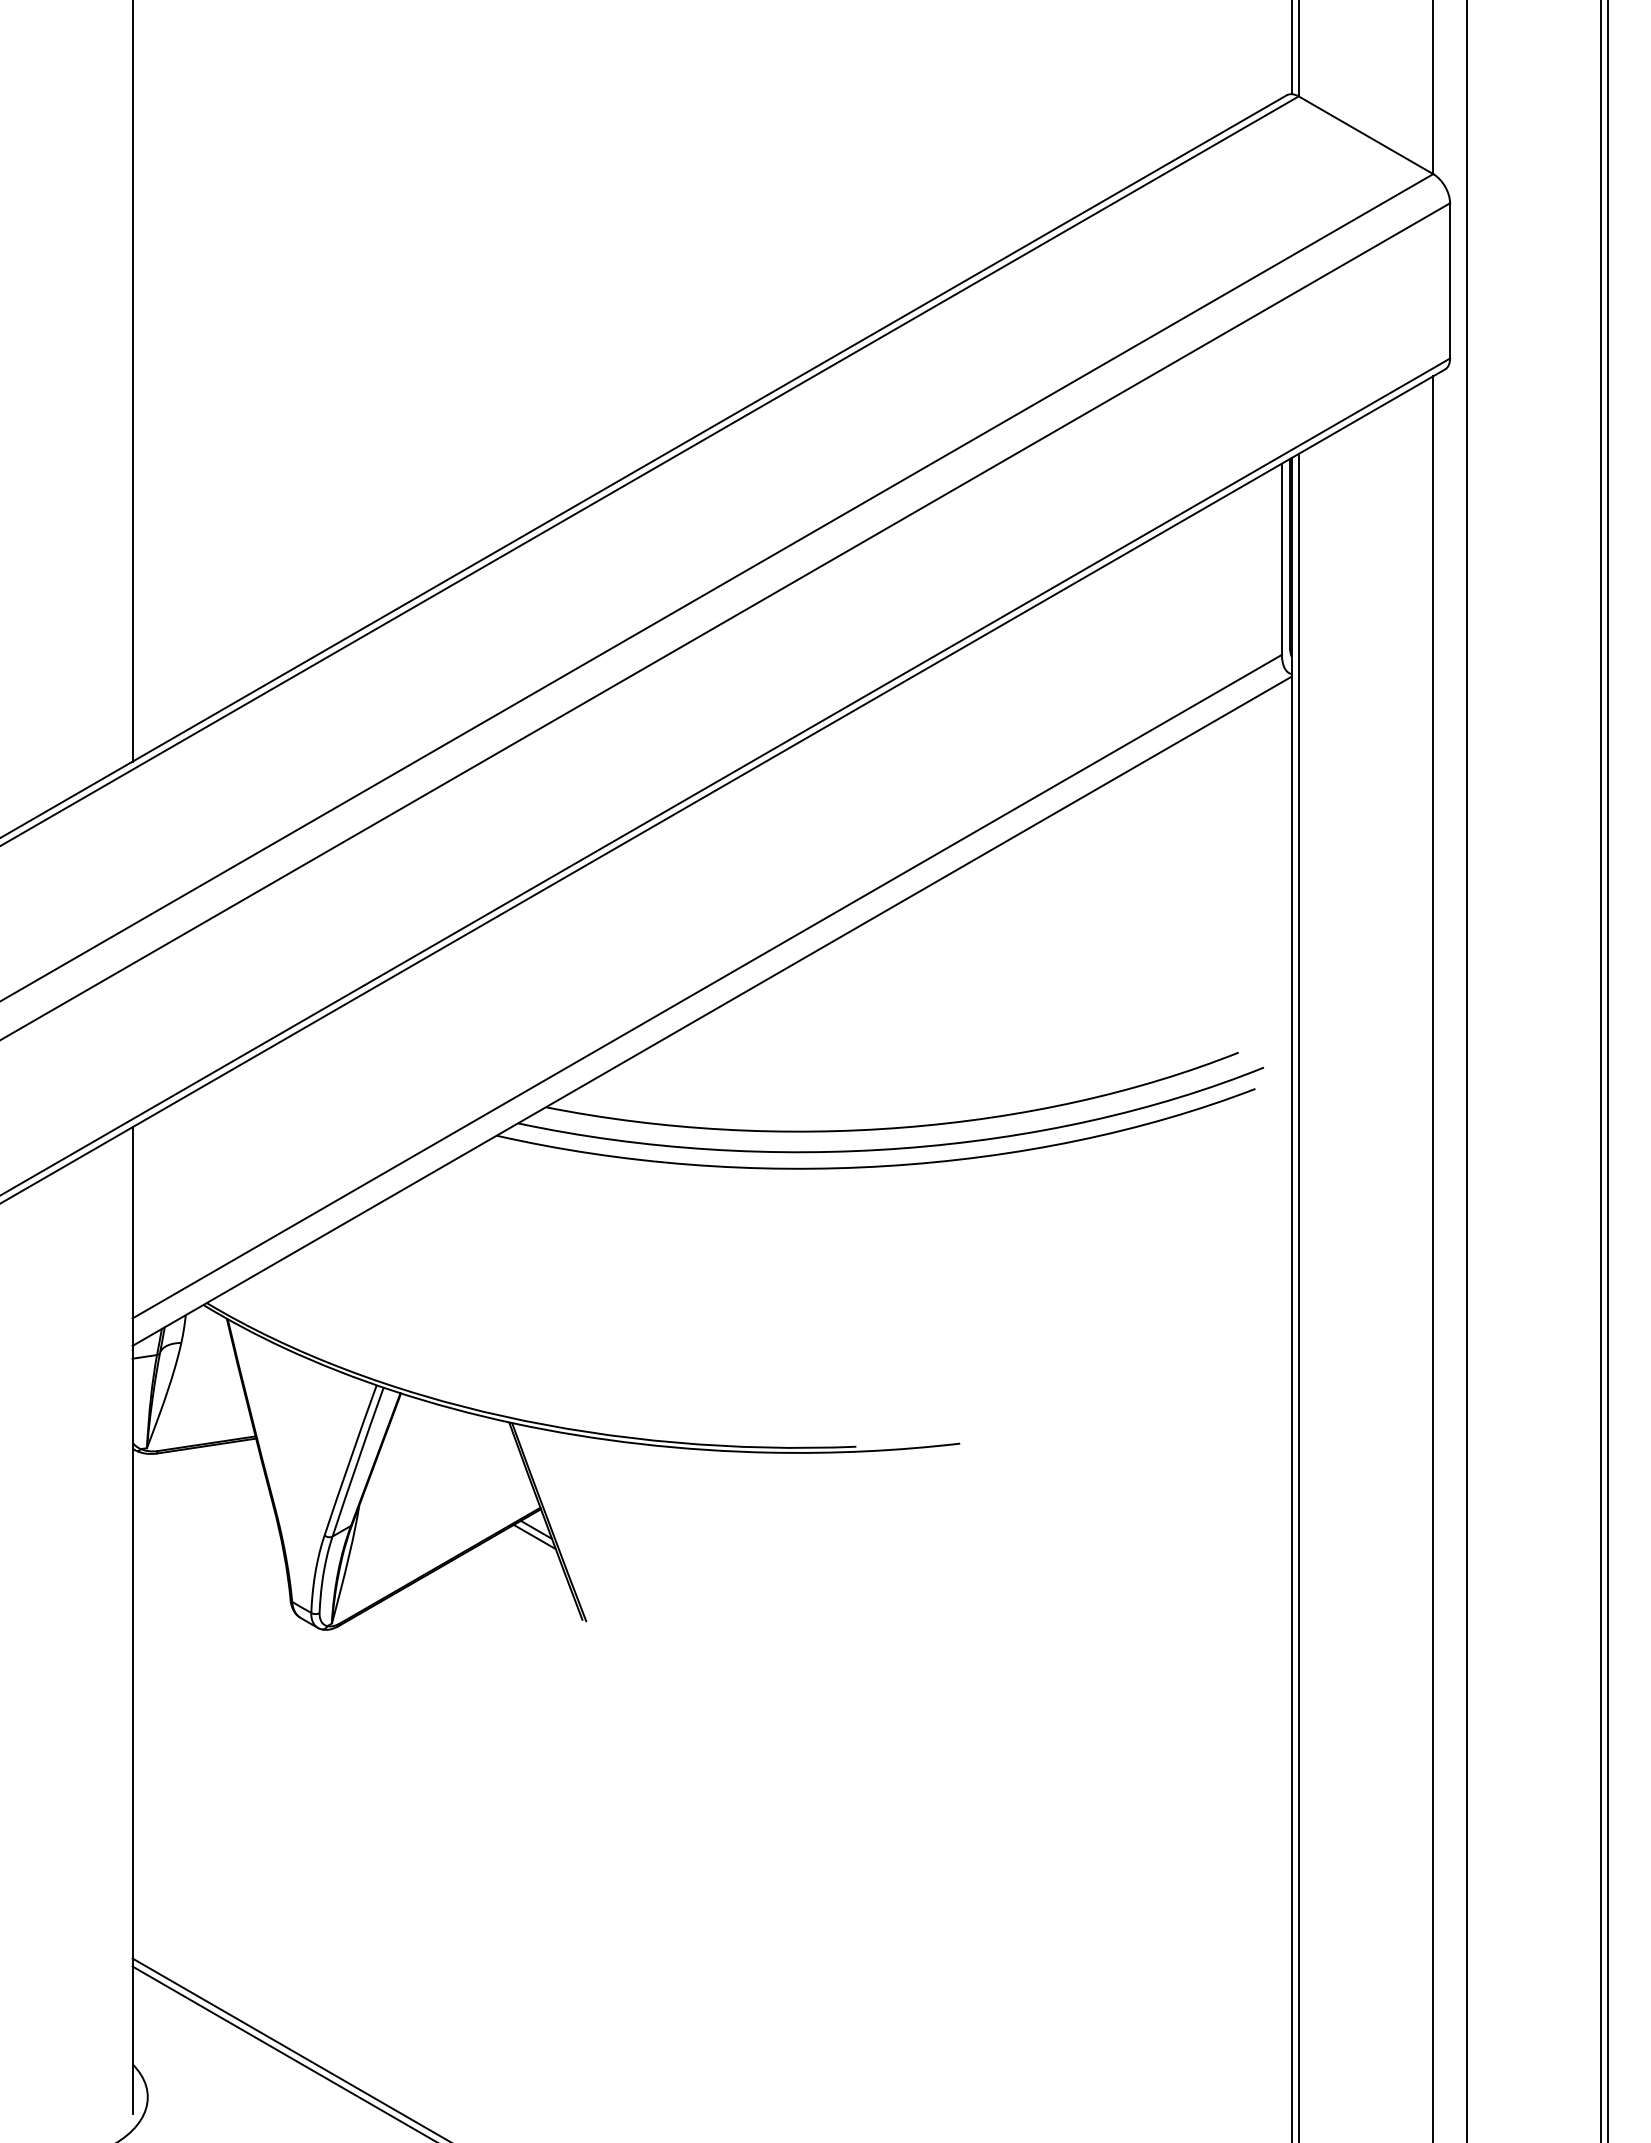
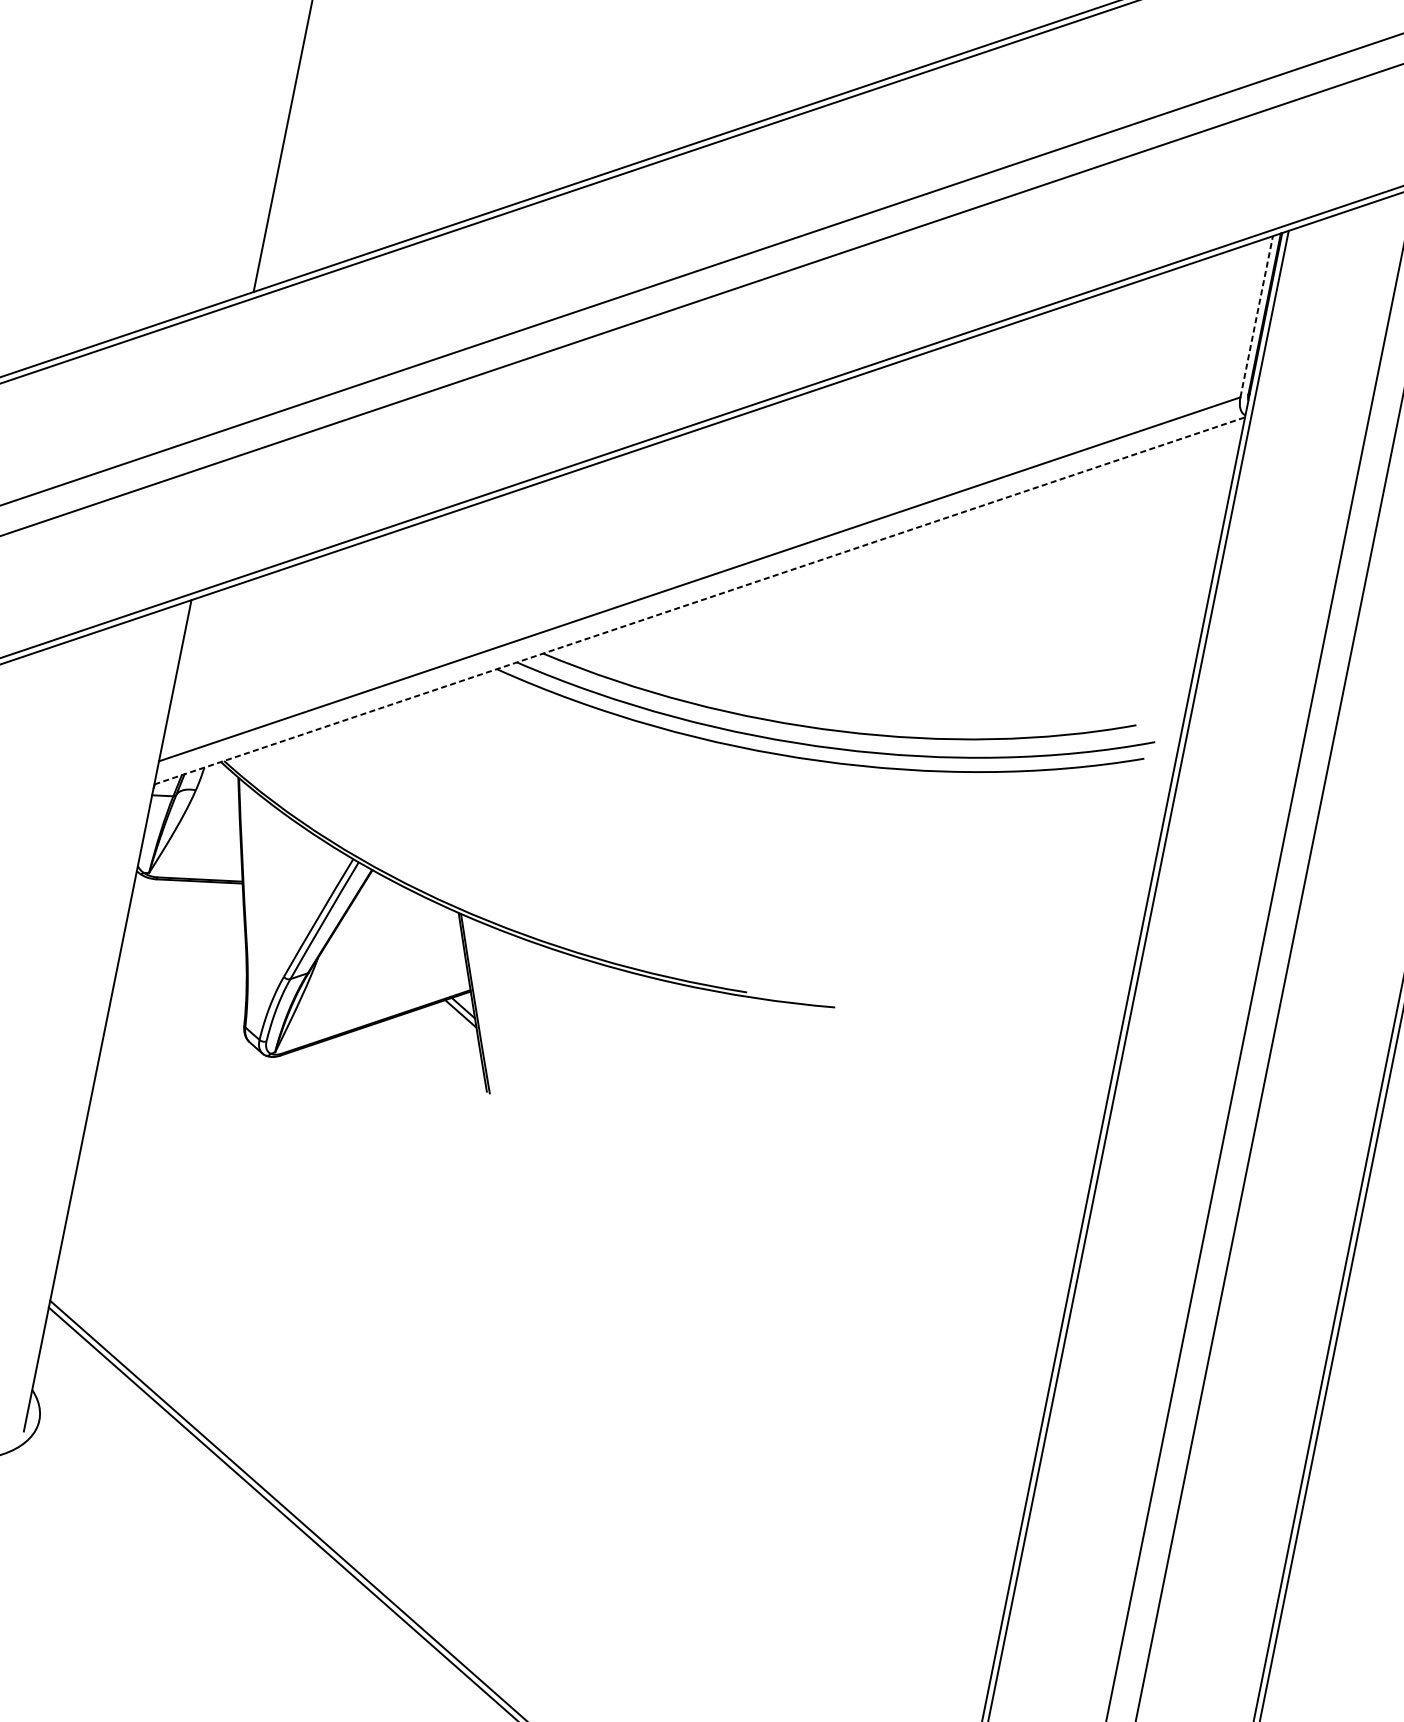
line: (1281, 559) -> (1256, 316), solid -> dashed
line: (712, 1011) -> (699, 601), solid -> dashed

